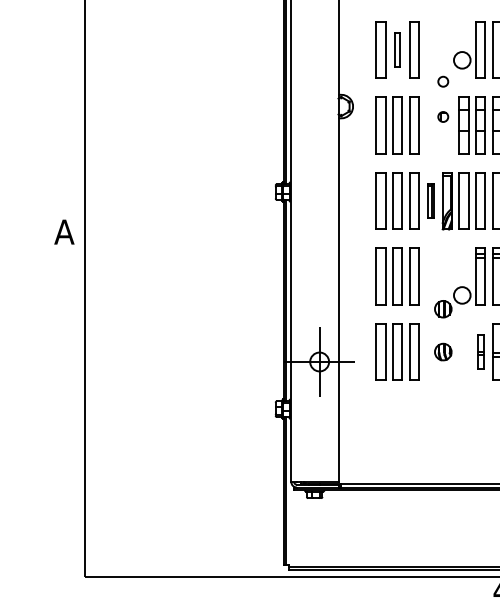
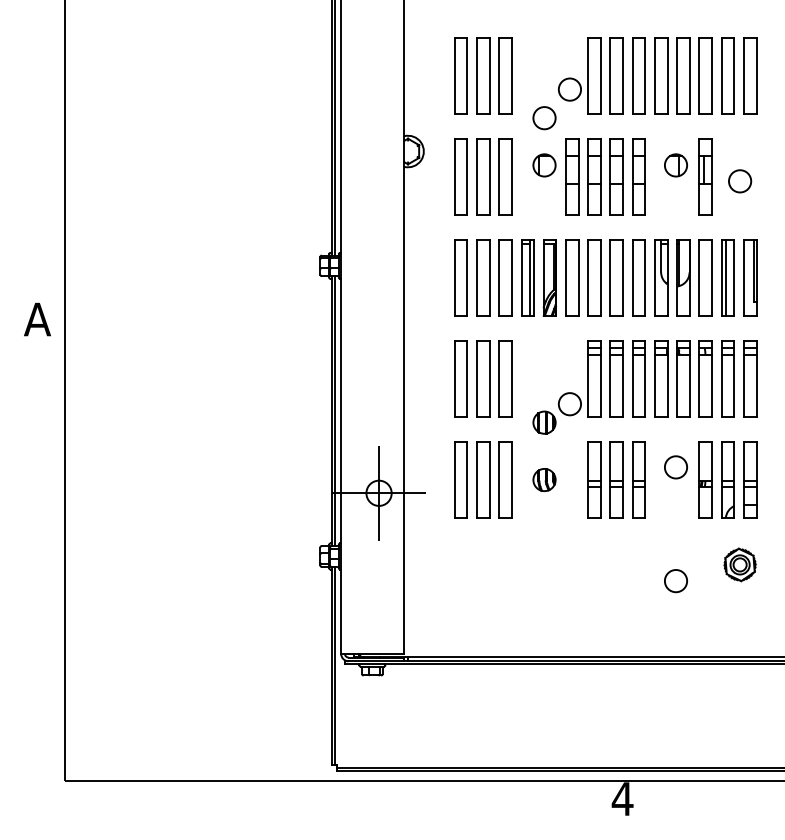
part: (397, 49) -> (483, 75), size x1.67
circle: (443, 81) -> (544, 118), size x1.67
part: (443, 117) -> (544, 165), size x1.67
part: (430, 200) -> (527, 277), size x1.67
part: (480, 351) -> (594, 479), size x1.67

